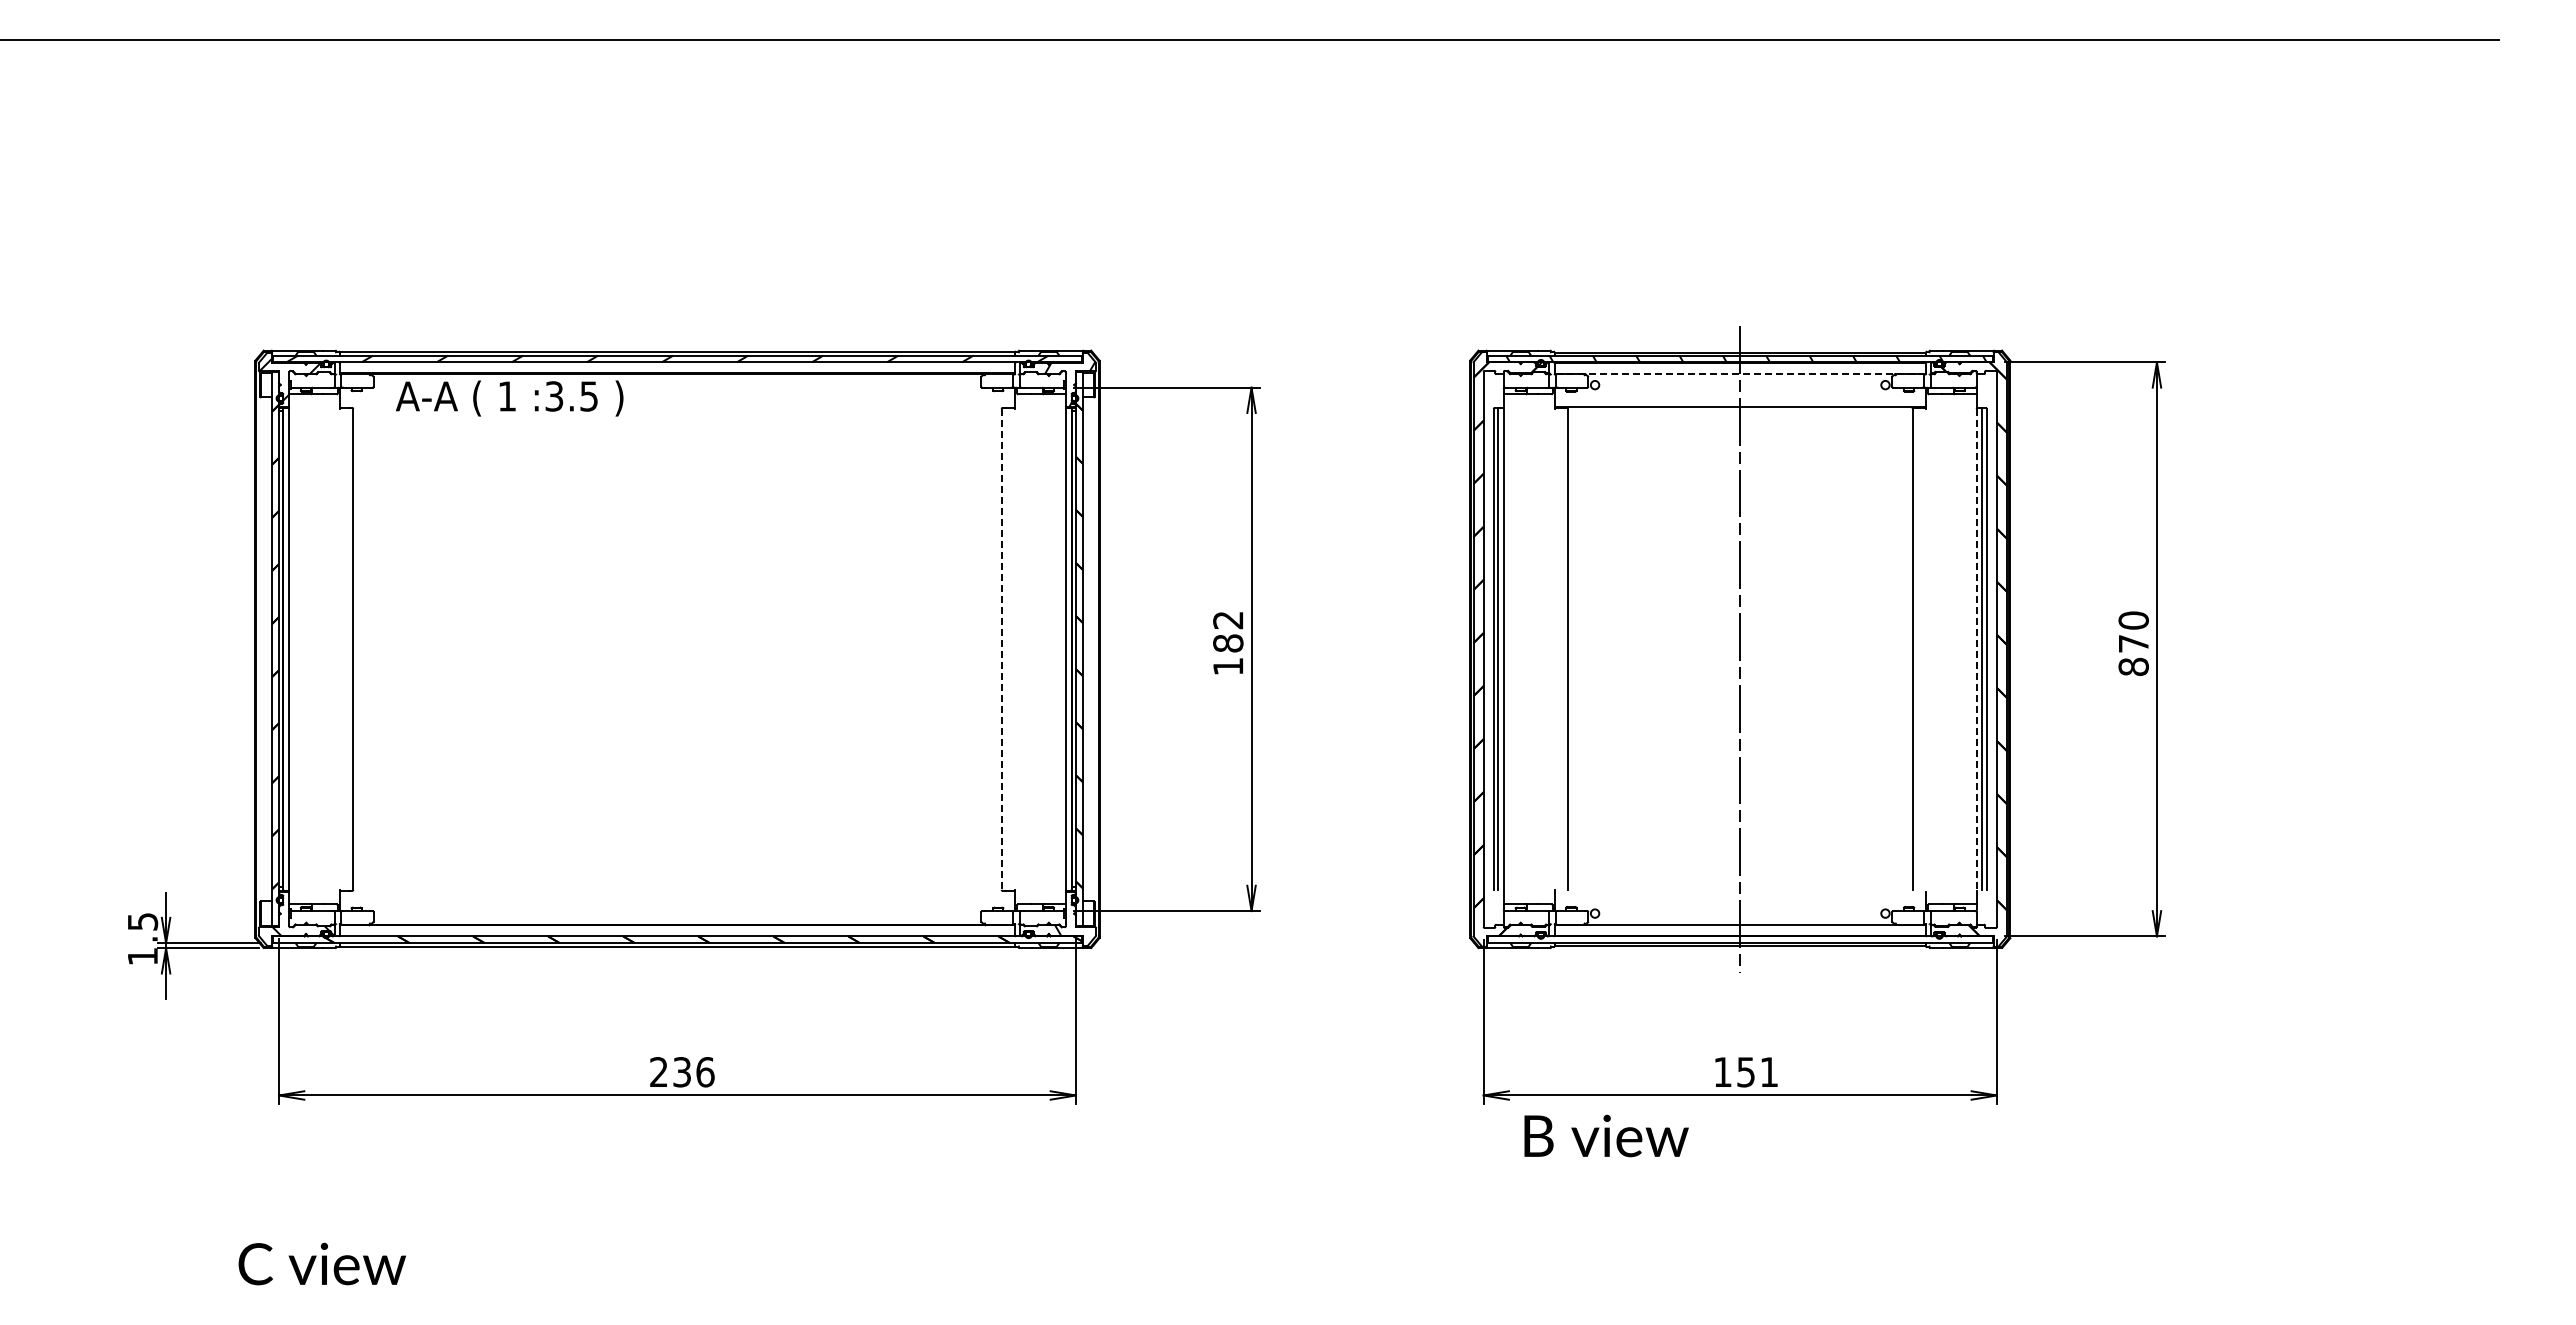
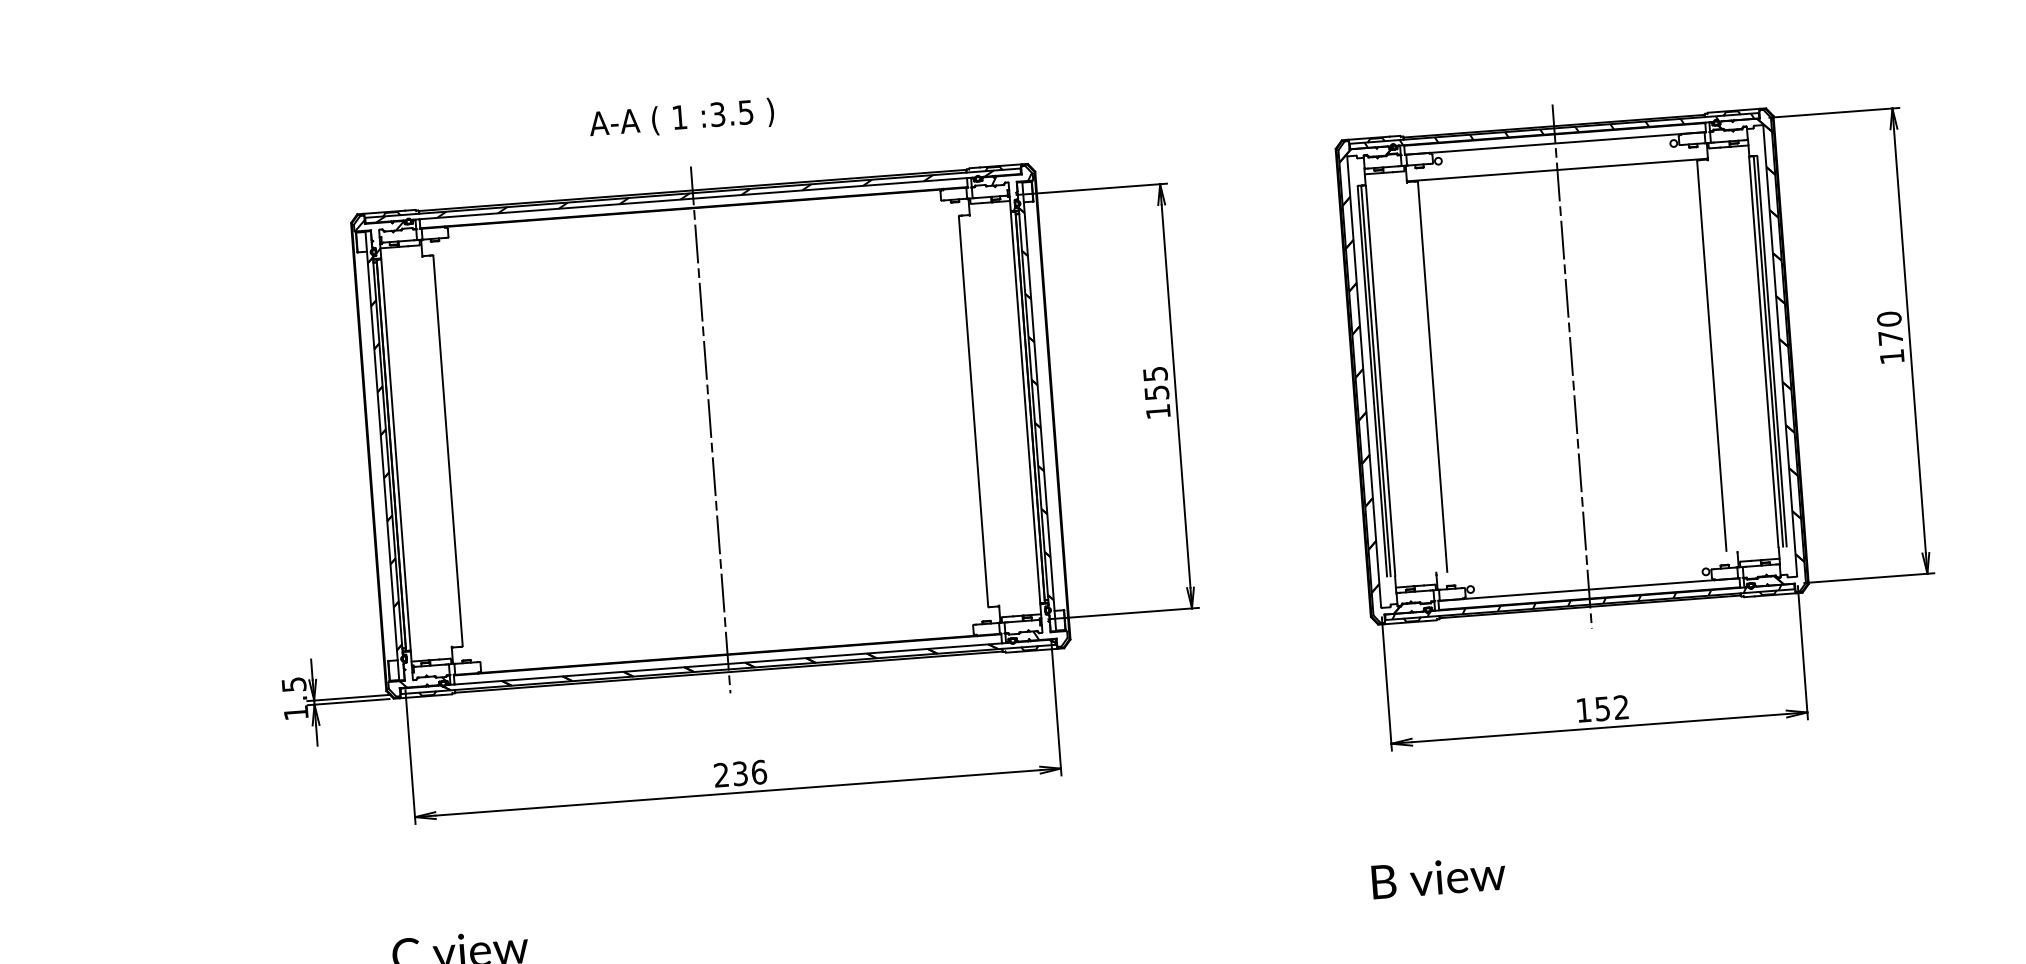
line: (1740, 374) -> (1555, 143), dashed -> solid
text: (509, 398) -> (681, 118), moved
text: (1228, 631) -> (1156, 383), 182 -> 155
line: (677, 647) -> (710, 429), added
line: (1001, 649) -> (973, 411), dashed -> solid
line: (1976, 649) -> (1763, 352), dashed -> solid
text: (2133, 666) -> (1891, 356), 870 -> 170
hatch: (1736, 939) -> (1586, 601), added
text: (1768, 1071) -> (1620, 706), 151 -> 152
text: (1606, 1135) -> (1438, 877), moved

